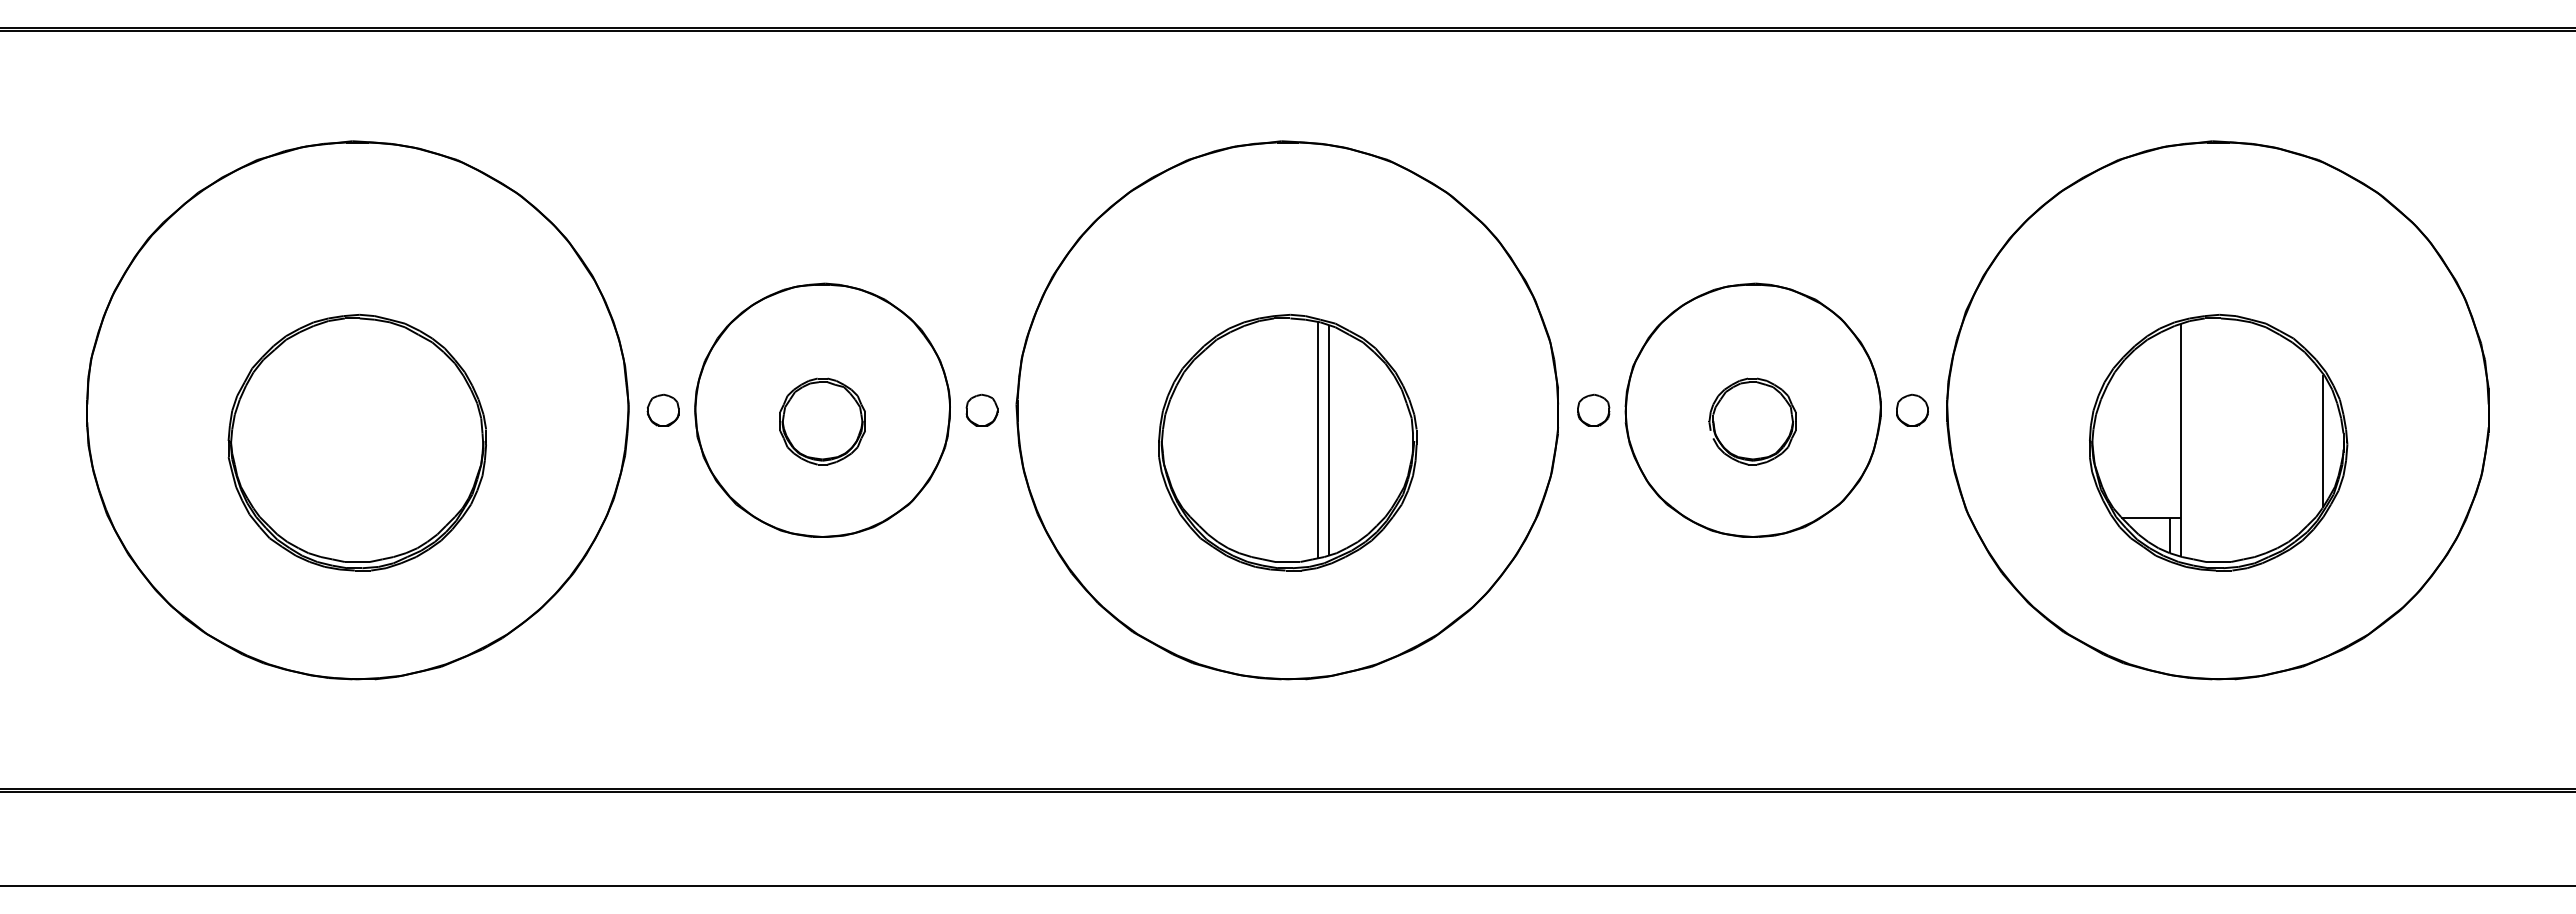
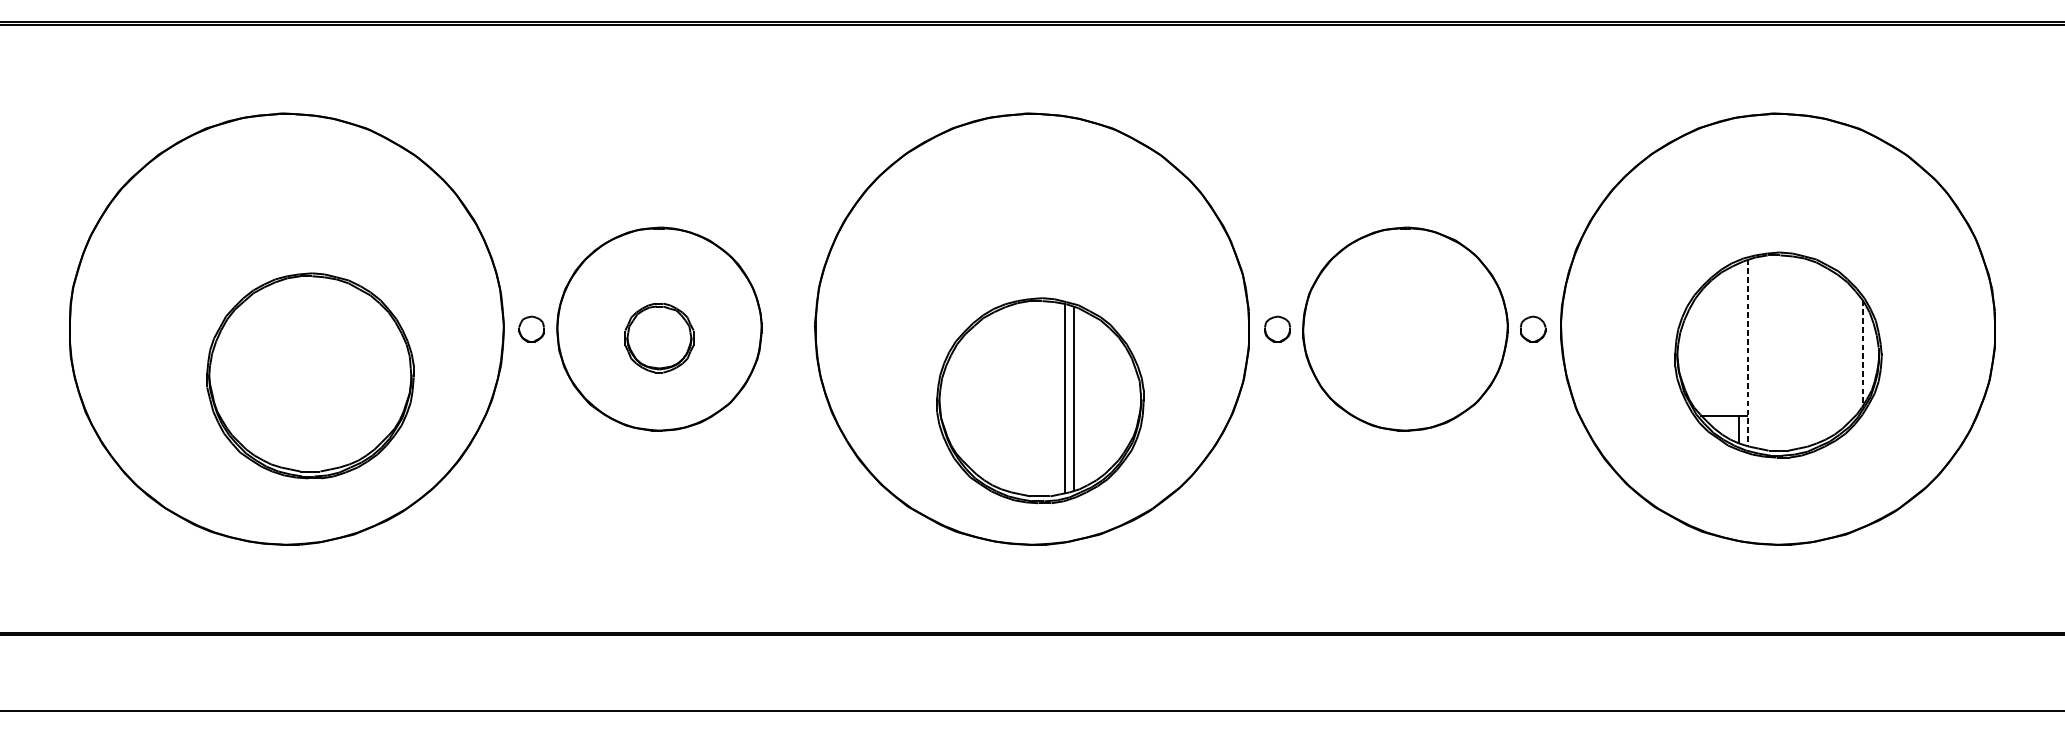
part: (981, 409) -> (786, 328), removed
part: (1752, 421) -> (1404, 338), removed
line: (2180, 440) -> (1748, 353), solid -> dashed
line: (2323, 441) -> (1862, 354), solid -> dashed
part: (356, 442) -> (309, 375), moved
part: (1287, 442) -> (1040, 400), moved

